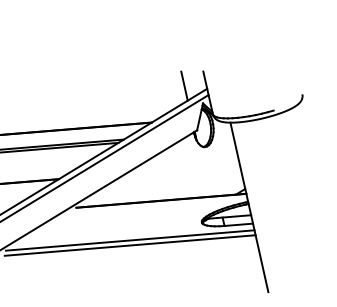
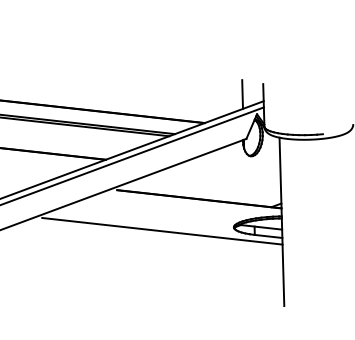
line: (130, 244) -> (161, 235), removed

